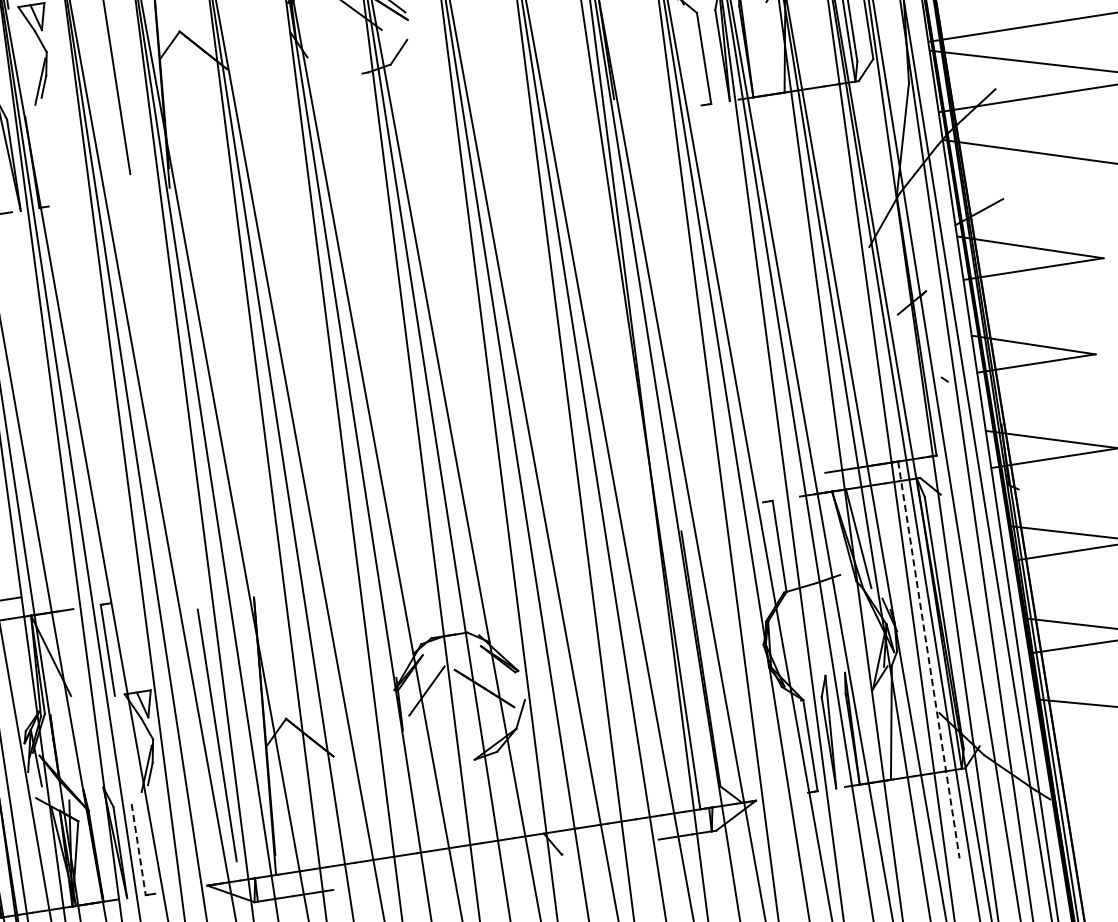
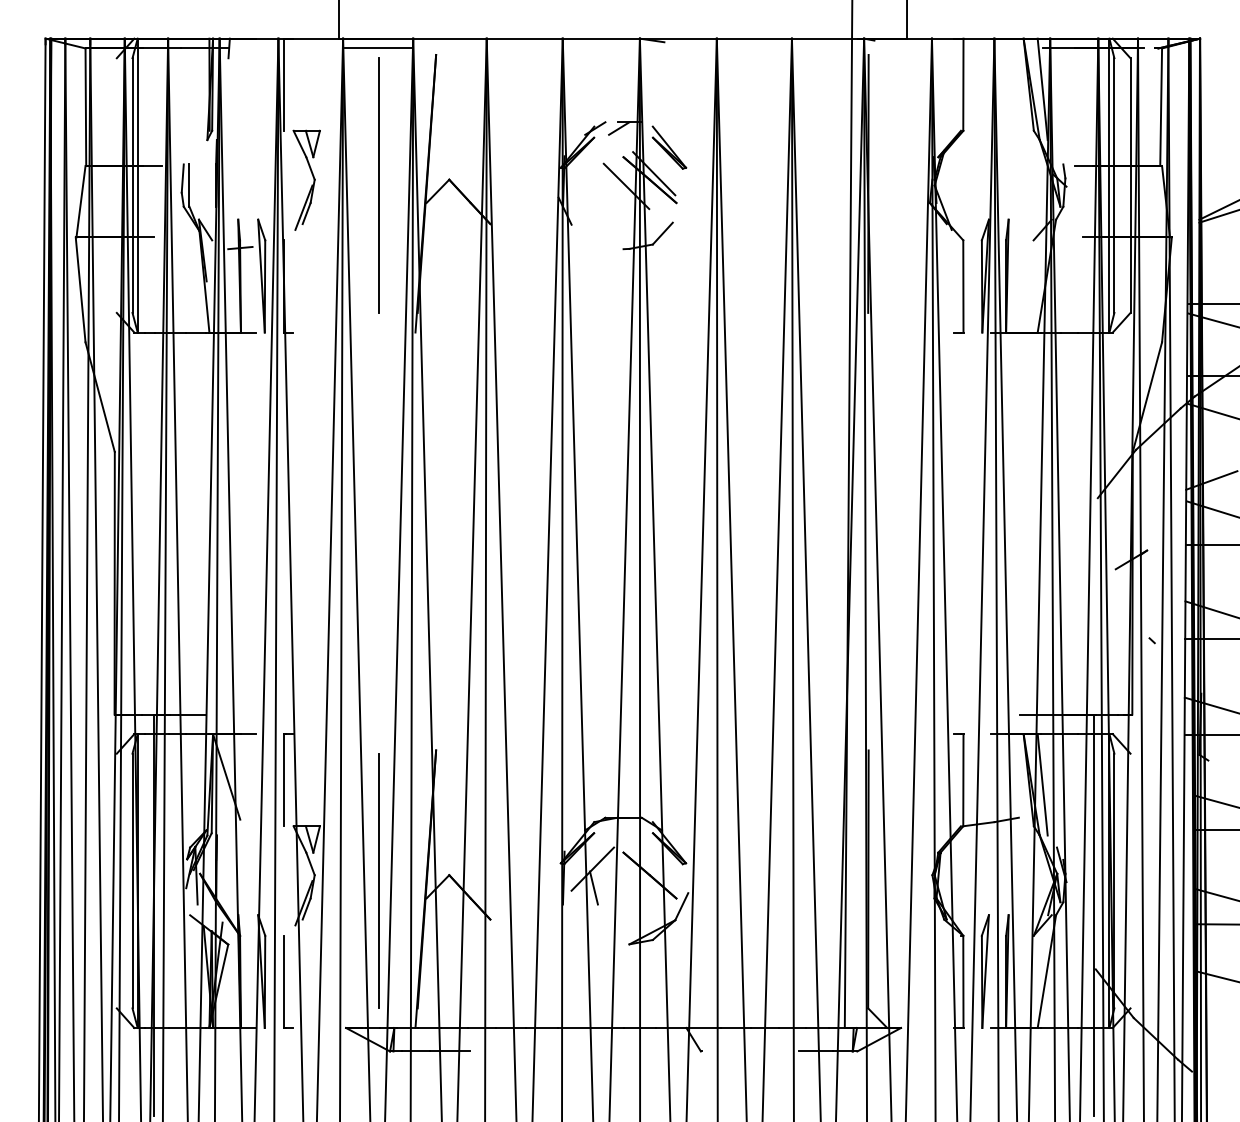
line: (928, 660) -> (1093, 915), dashed -> solid
line: (430, 708) -> (593, 887), added
line: (138, 850) -> (283, 982), dashed -> solid

